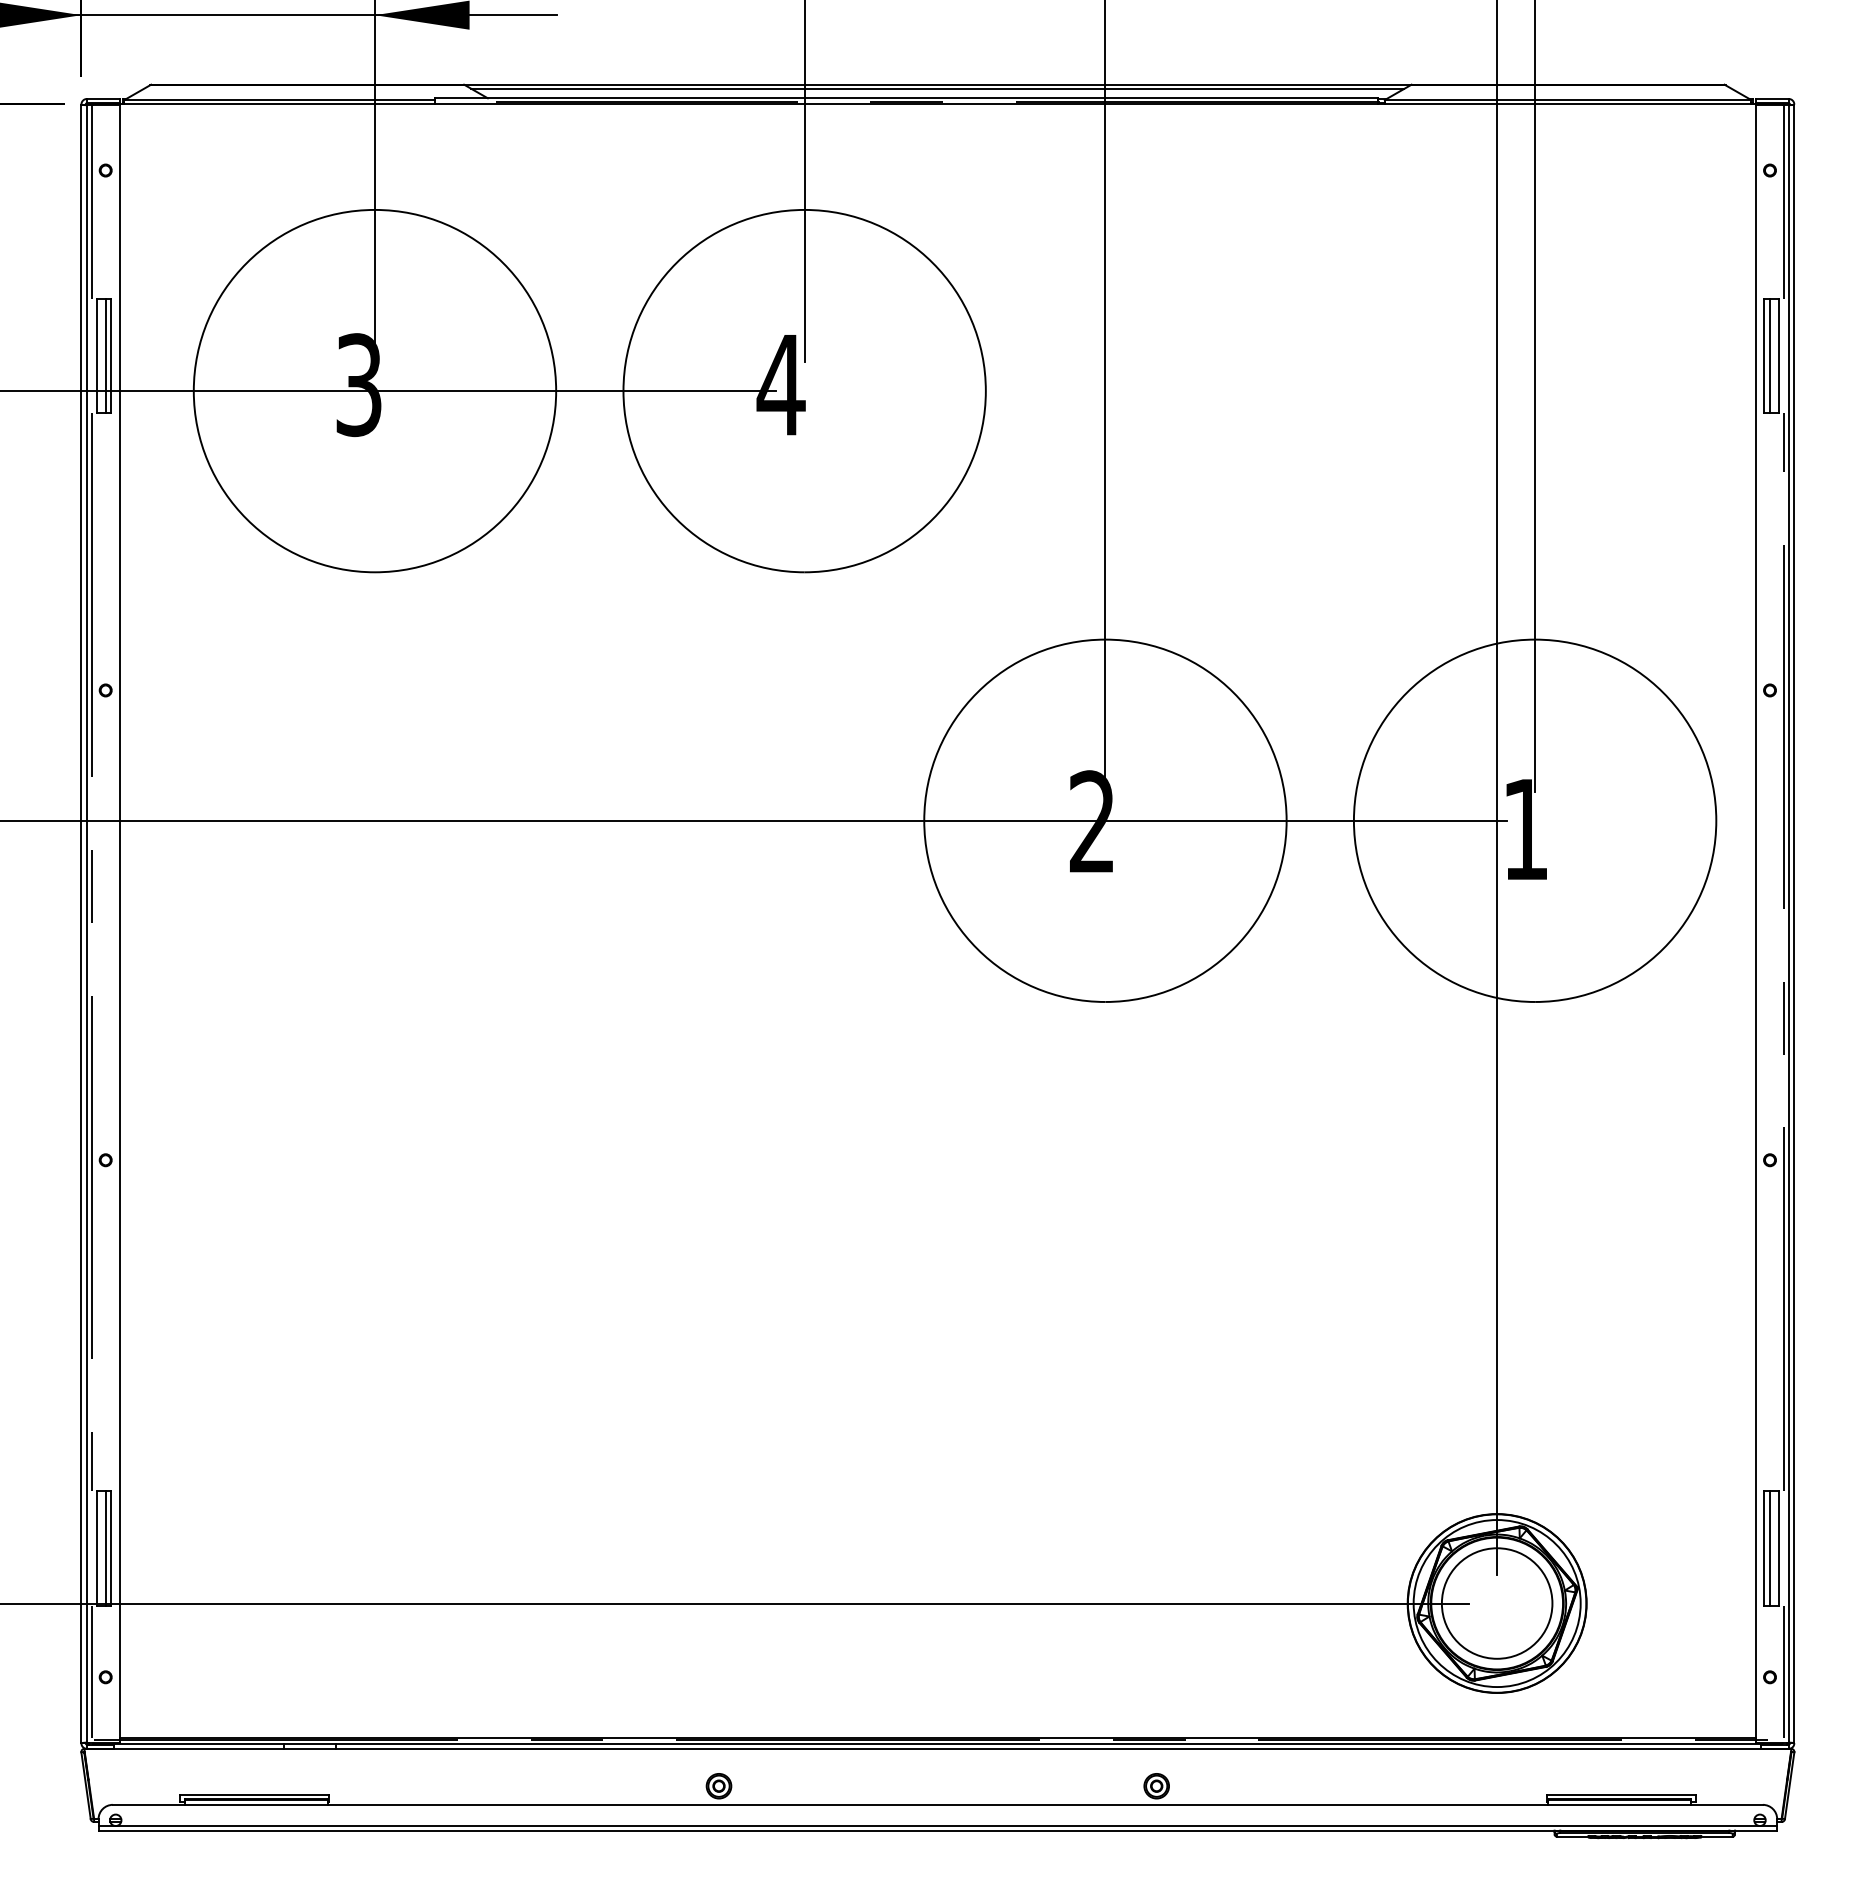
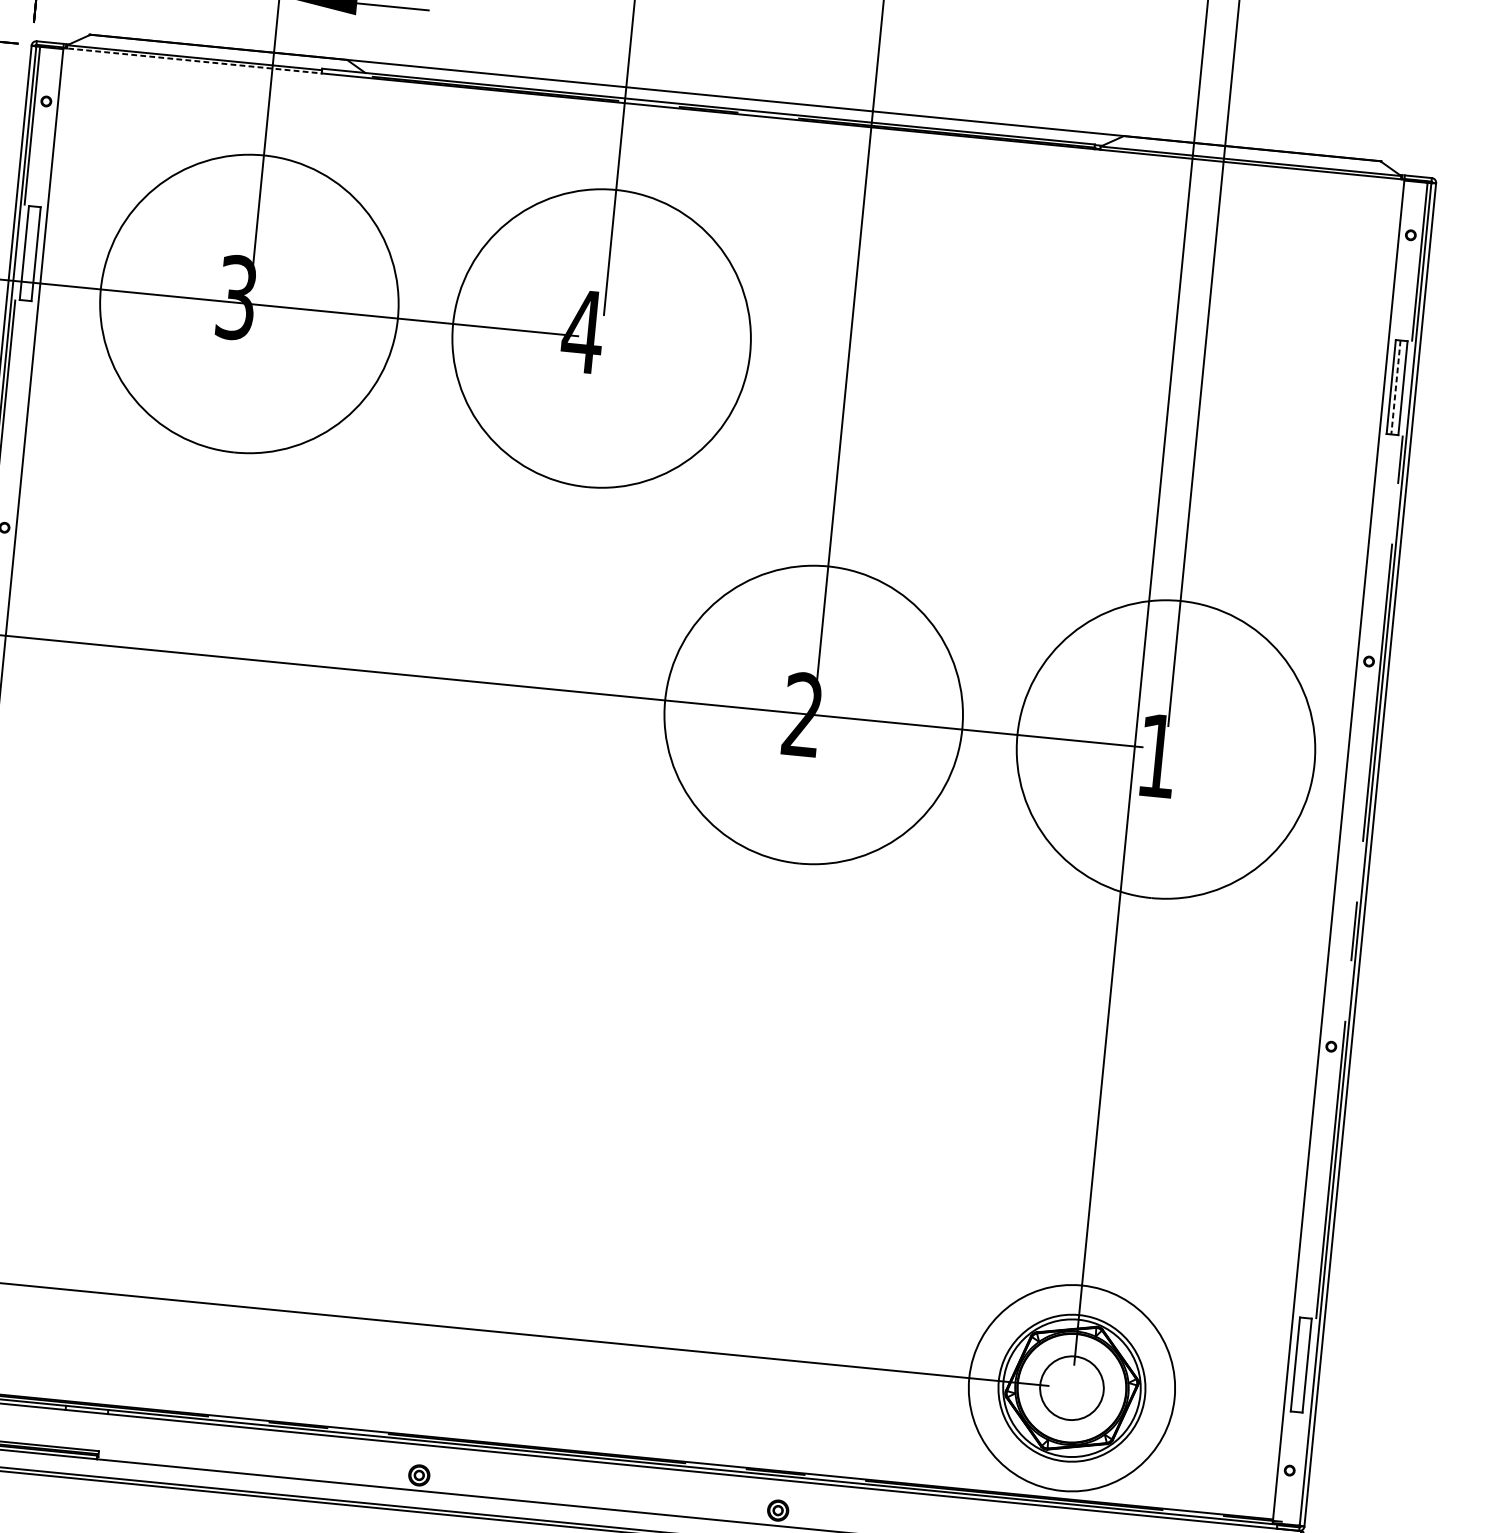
line: (937, 88) -> (734, 101), removed
line: (264, 104) -> (181, 60), solid -> dashed
line: (105, 355) -> (31, 253), removed
line: (1770, 356) -> (1396, 387), solid -> dashed
line: (1770, 1548) -> (1300, 1365), removed
circle: (1496, 1603) -> (1071, 1388), size x0.7
circle: (1496, 1603) -> (1071, 1388), size x1.4
line: (1784, 1671) -> (1302, 1467), removed

